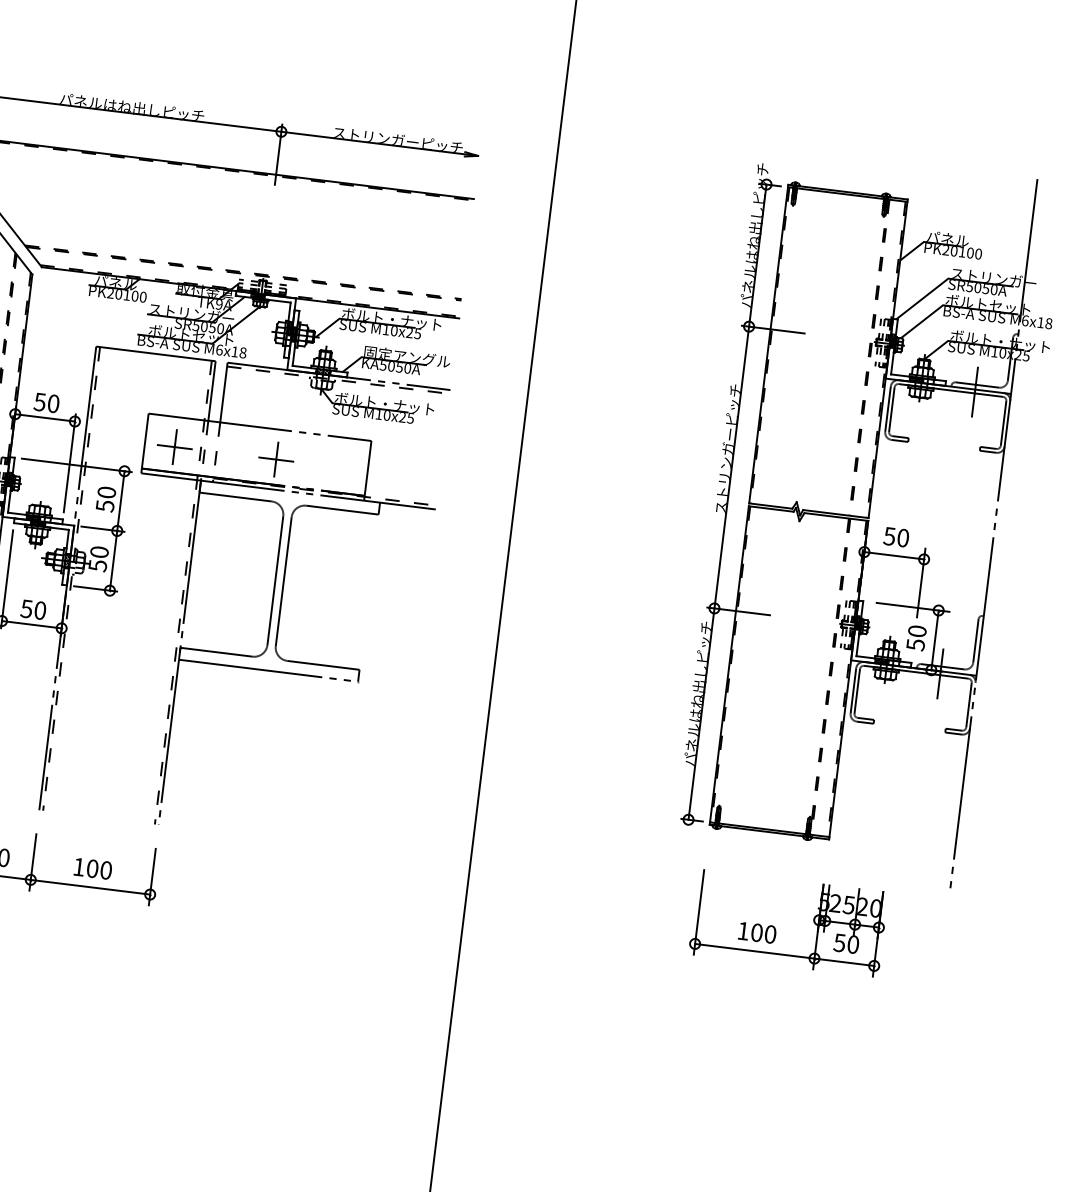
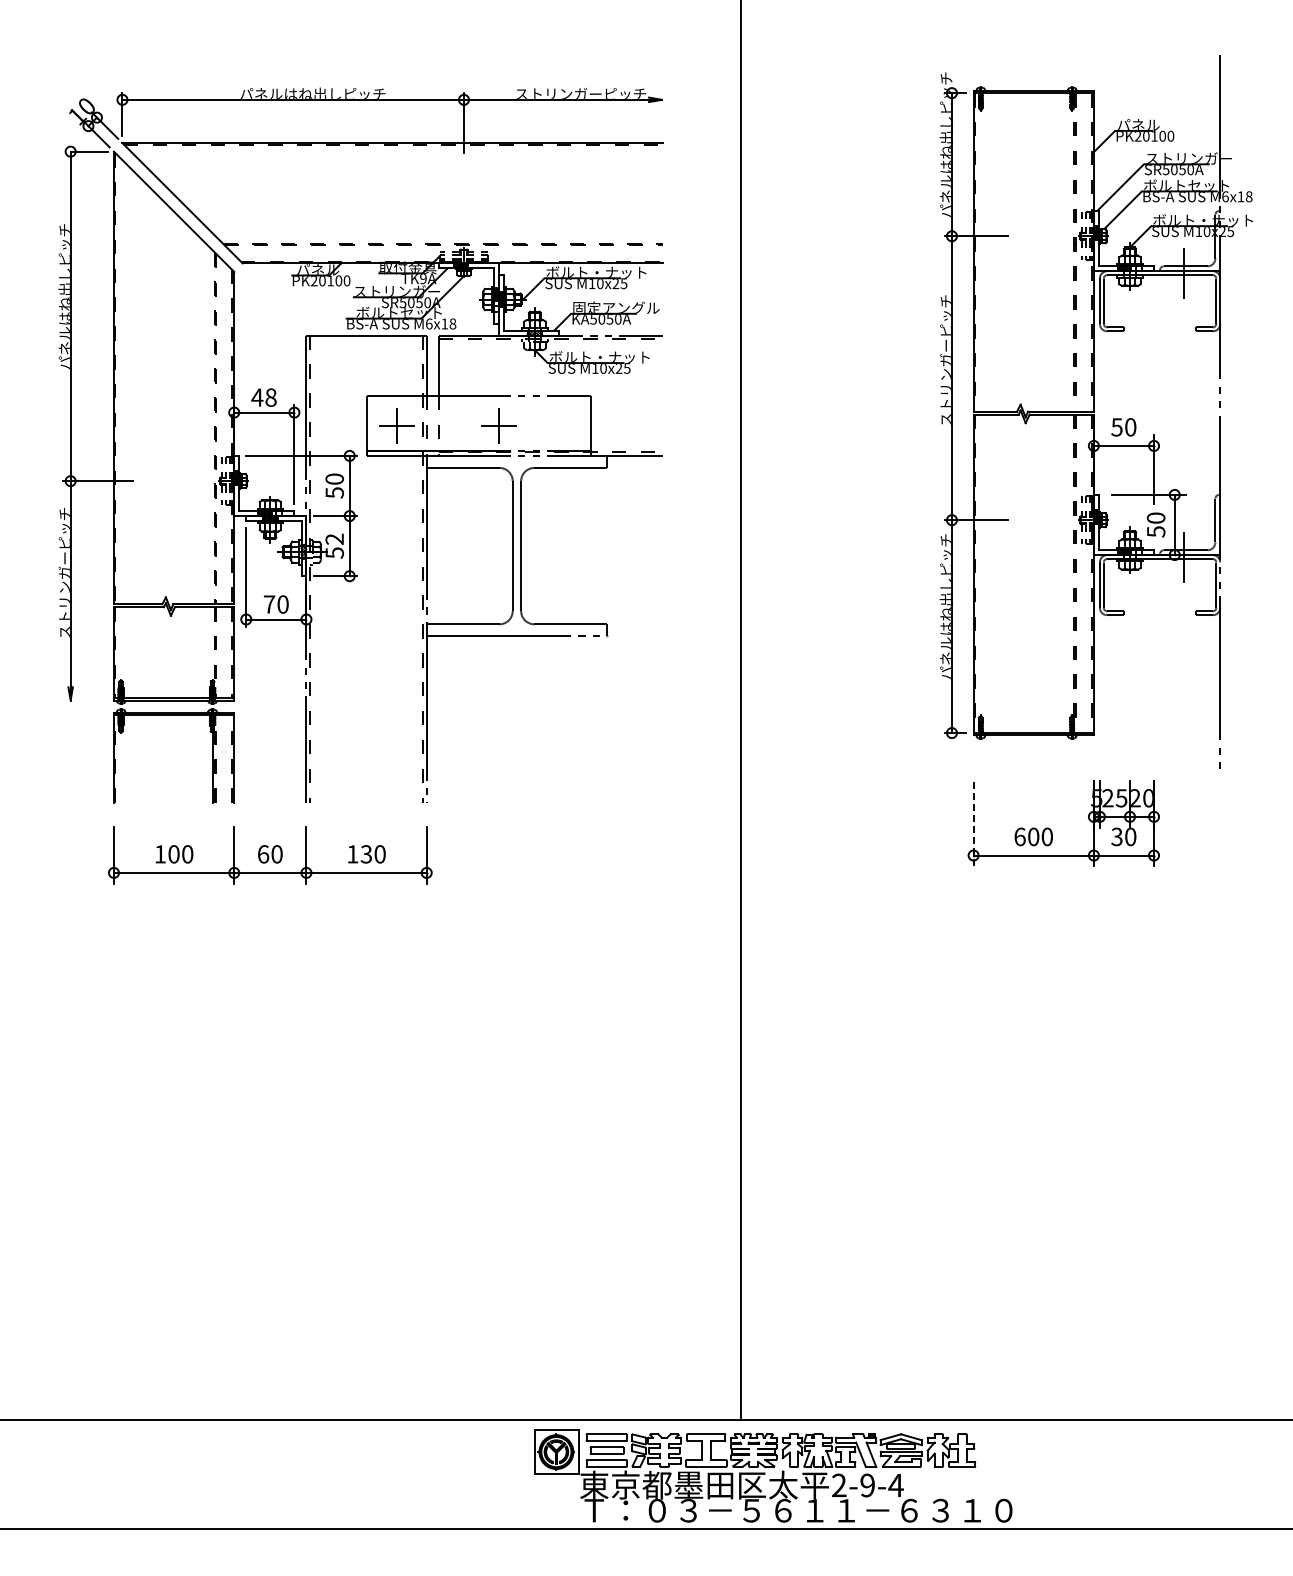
text: (46, 402) -> (263, 397), 50 -> 48
text: (99, 551) -> (334, 538), 50 -> 52
text: (26, 608) -> (269, 604), 50 -> 70
text: (92, 868) -> (366, 854), 100 -> 130
line: (698, 912) -> (973, 823), solid -> dashed
text: (742, 930) -> (1019, 836), 100 -> 600
text: (840, 942) -> (1117, 836), 50 -> 30

